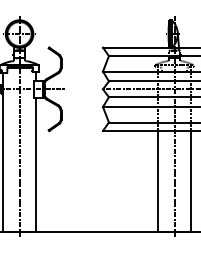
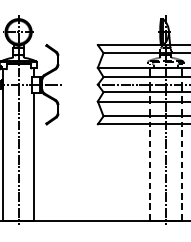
line: (157, 181) -> (149, 172), solid -> dashed
line: (191, 181) -> (181, 172), solid -> dashed

